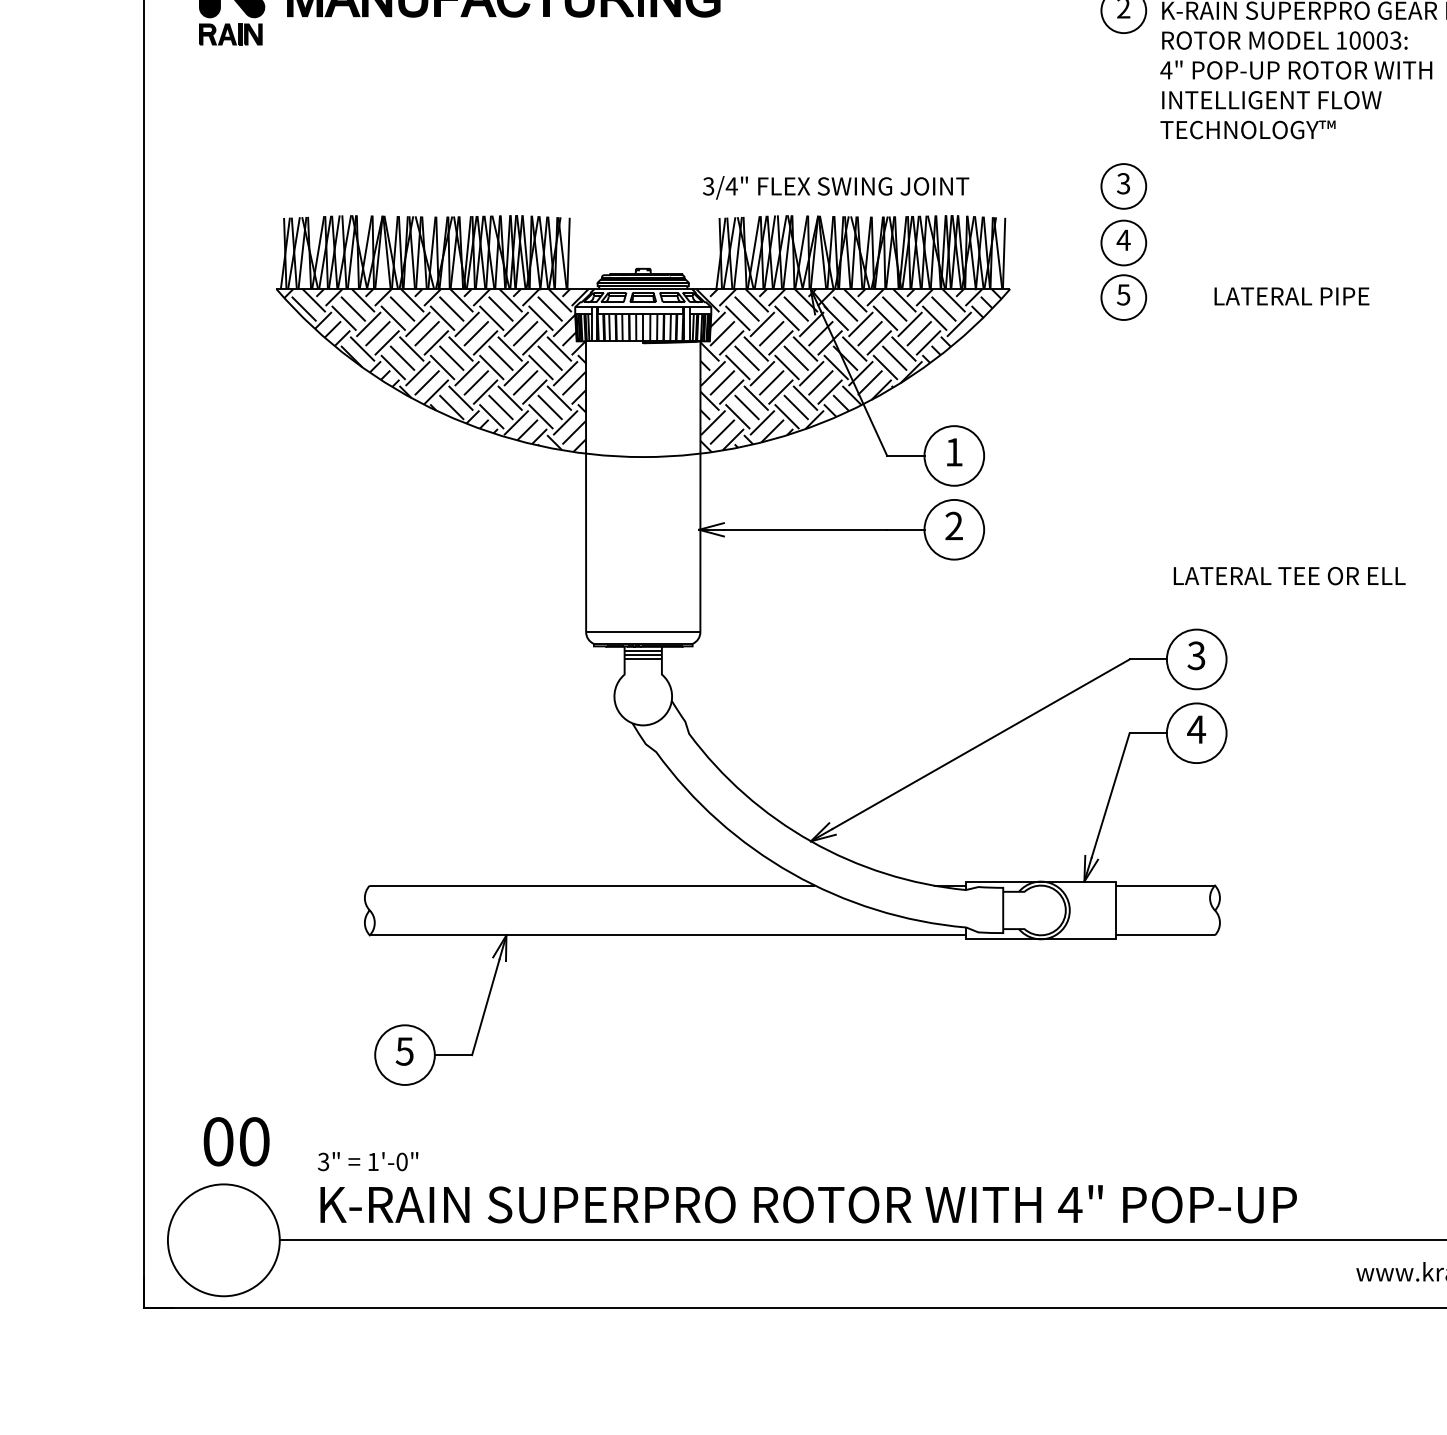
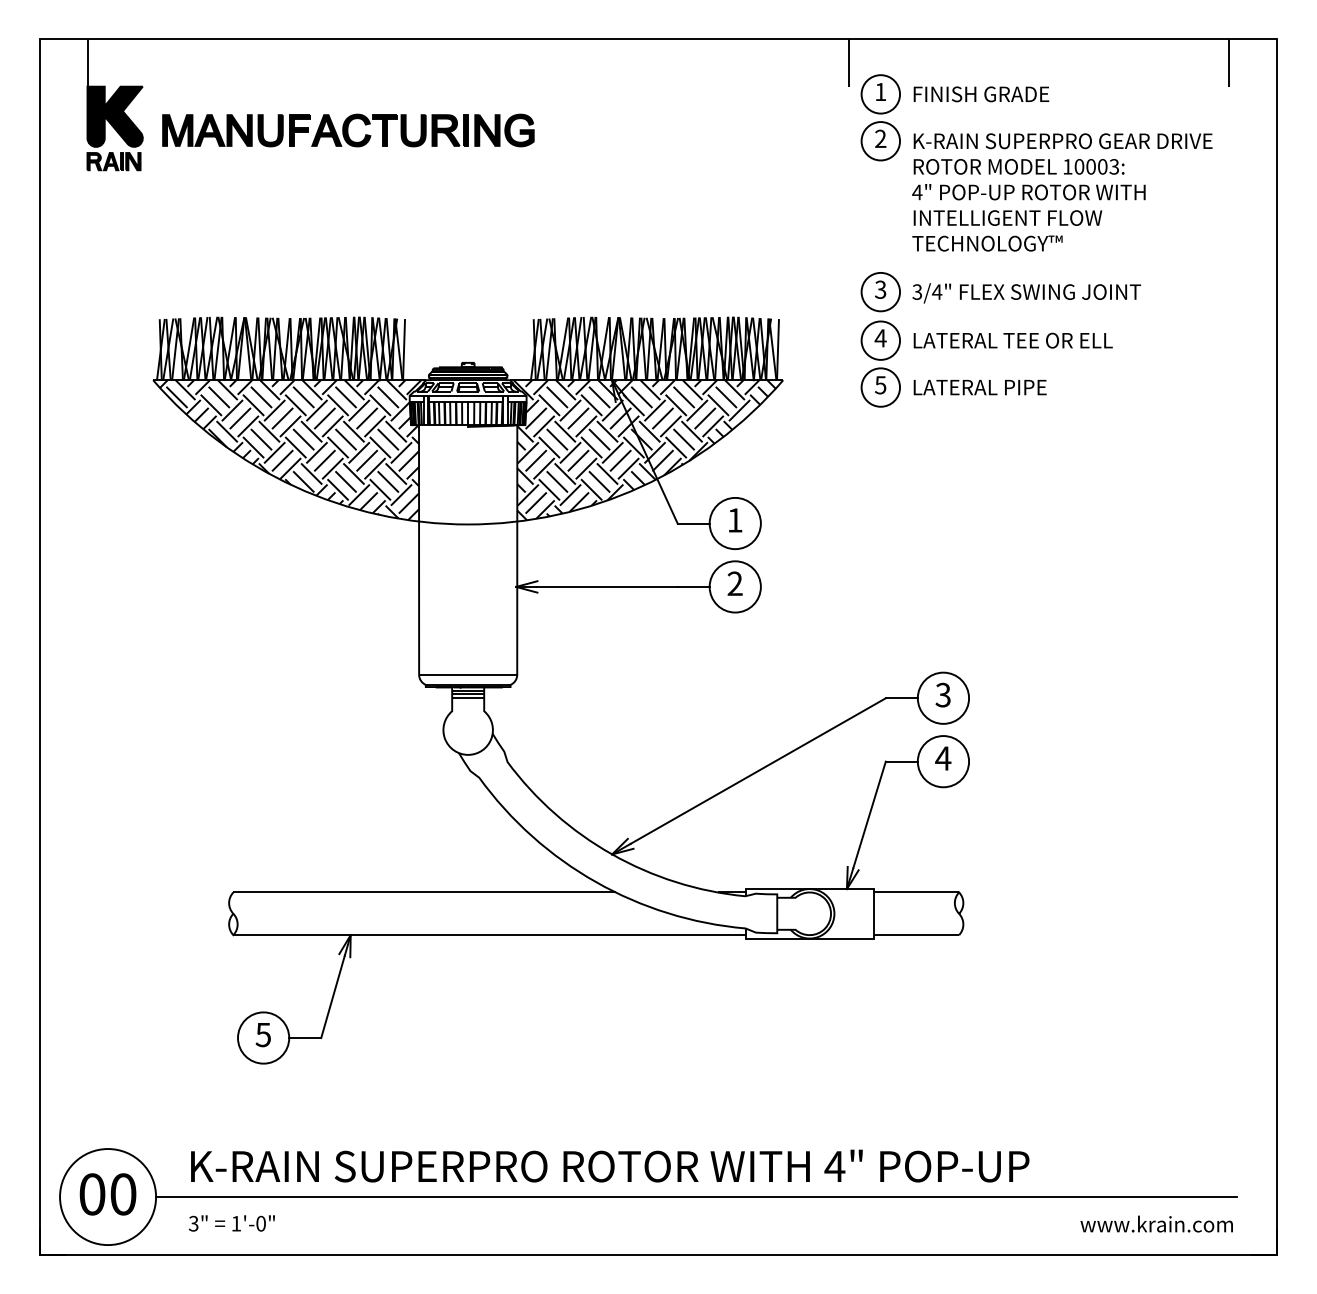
text: (835, 188) -> (1026, 293), moved
text: (1291, 296) -> (979, 387), moved
text: (1288, 575) -> (1012, 340), moved
text: (236, 1141) -> (107, 1194), moved
text: (367, 1161) -> (231, 1223), moved

